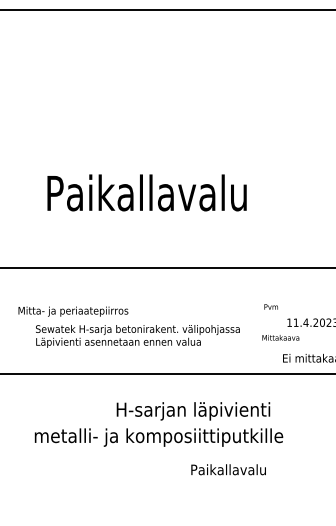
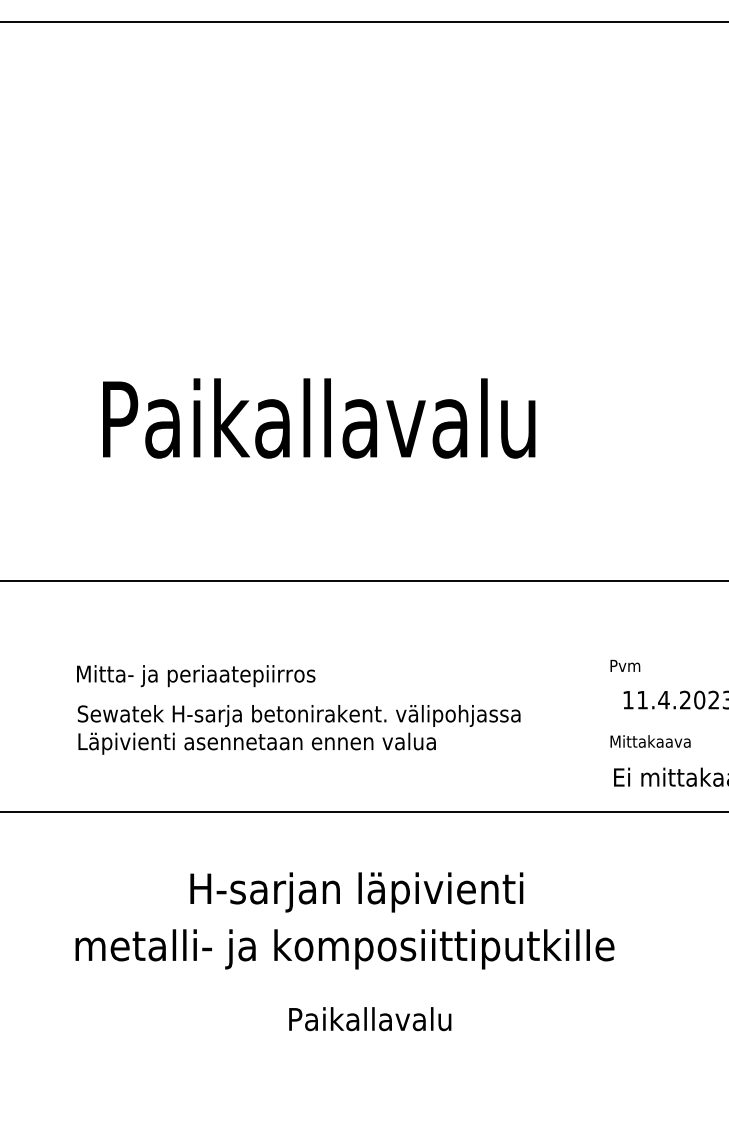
text: (270, 306) -> (623, 664), moved
text: (73, 311) -> (196, 675), moved
text: (280, 337) -> (649, 740), moved
text: (193, 411) -> (356, 892), moved
text: (228, 469) -> (369, 1018), moved

